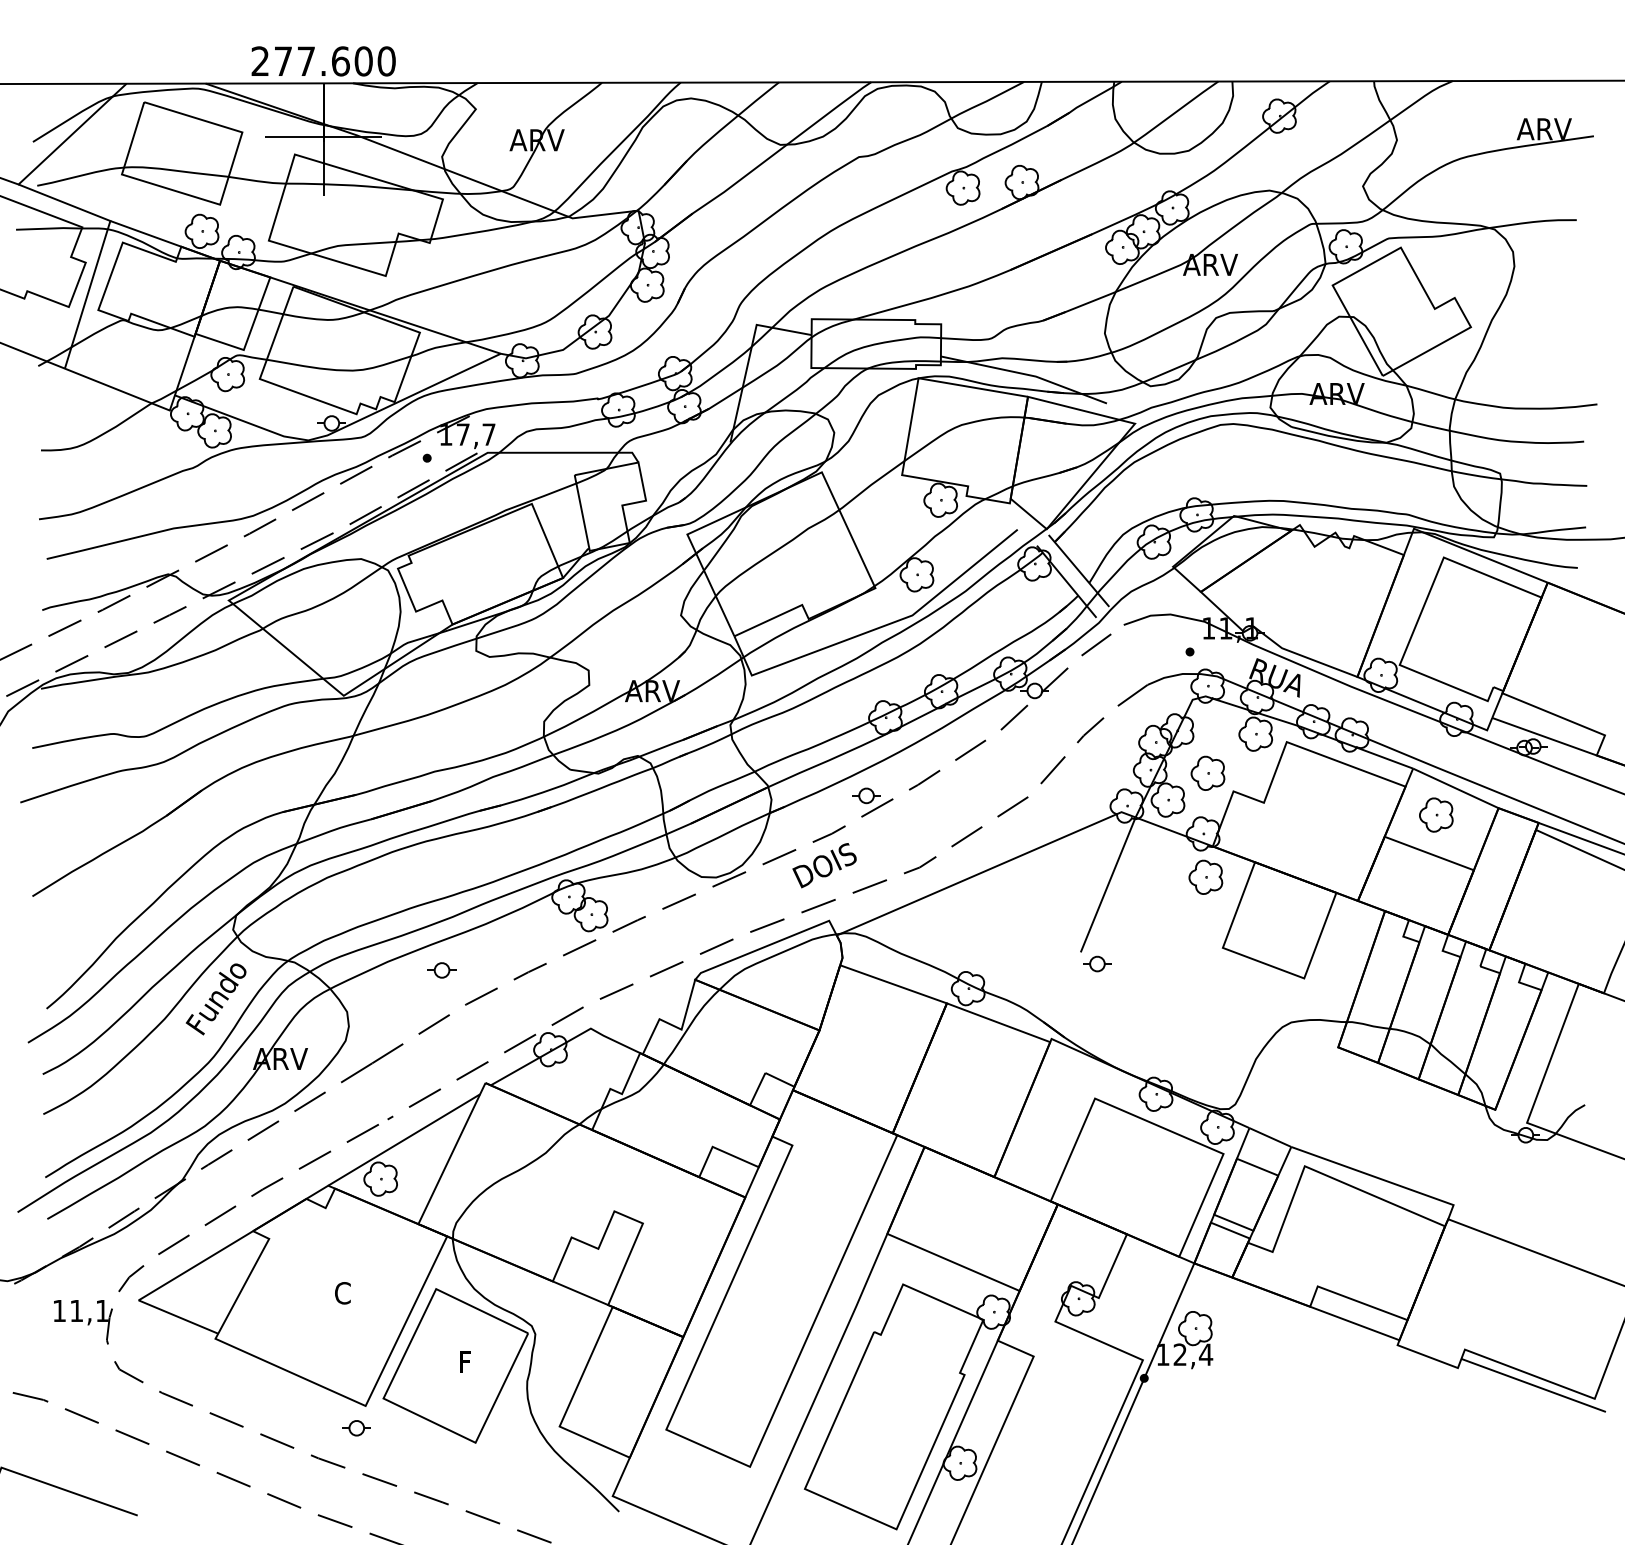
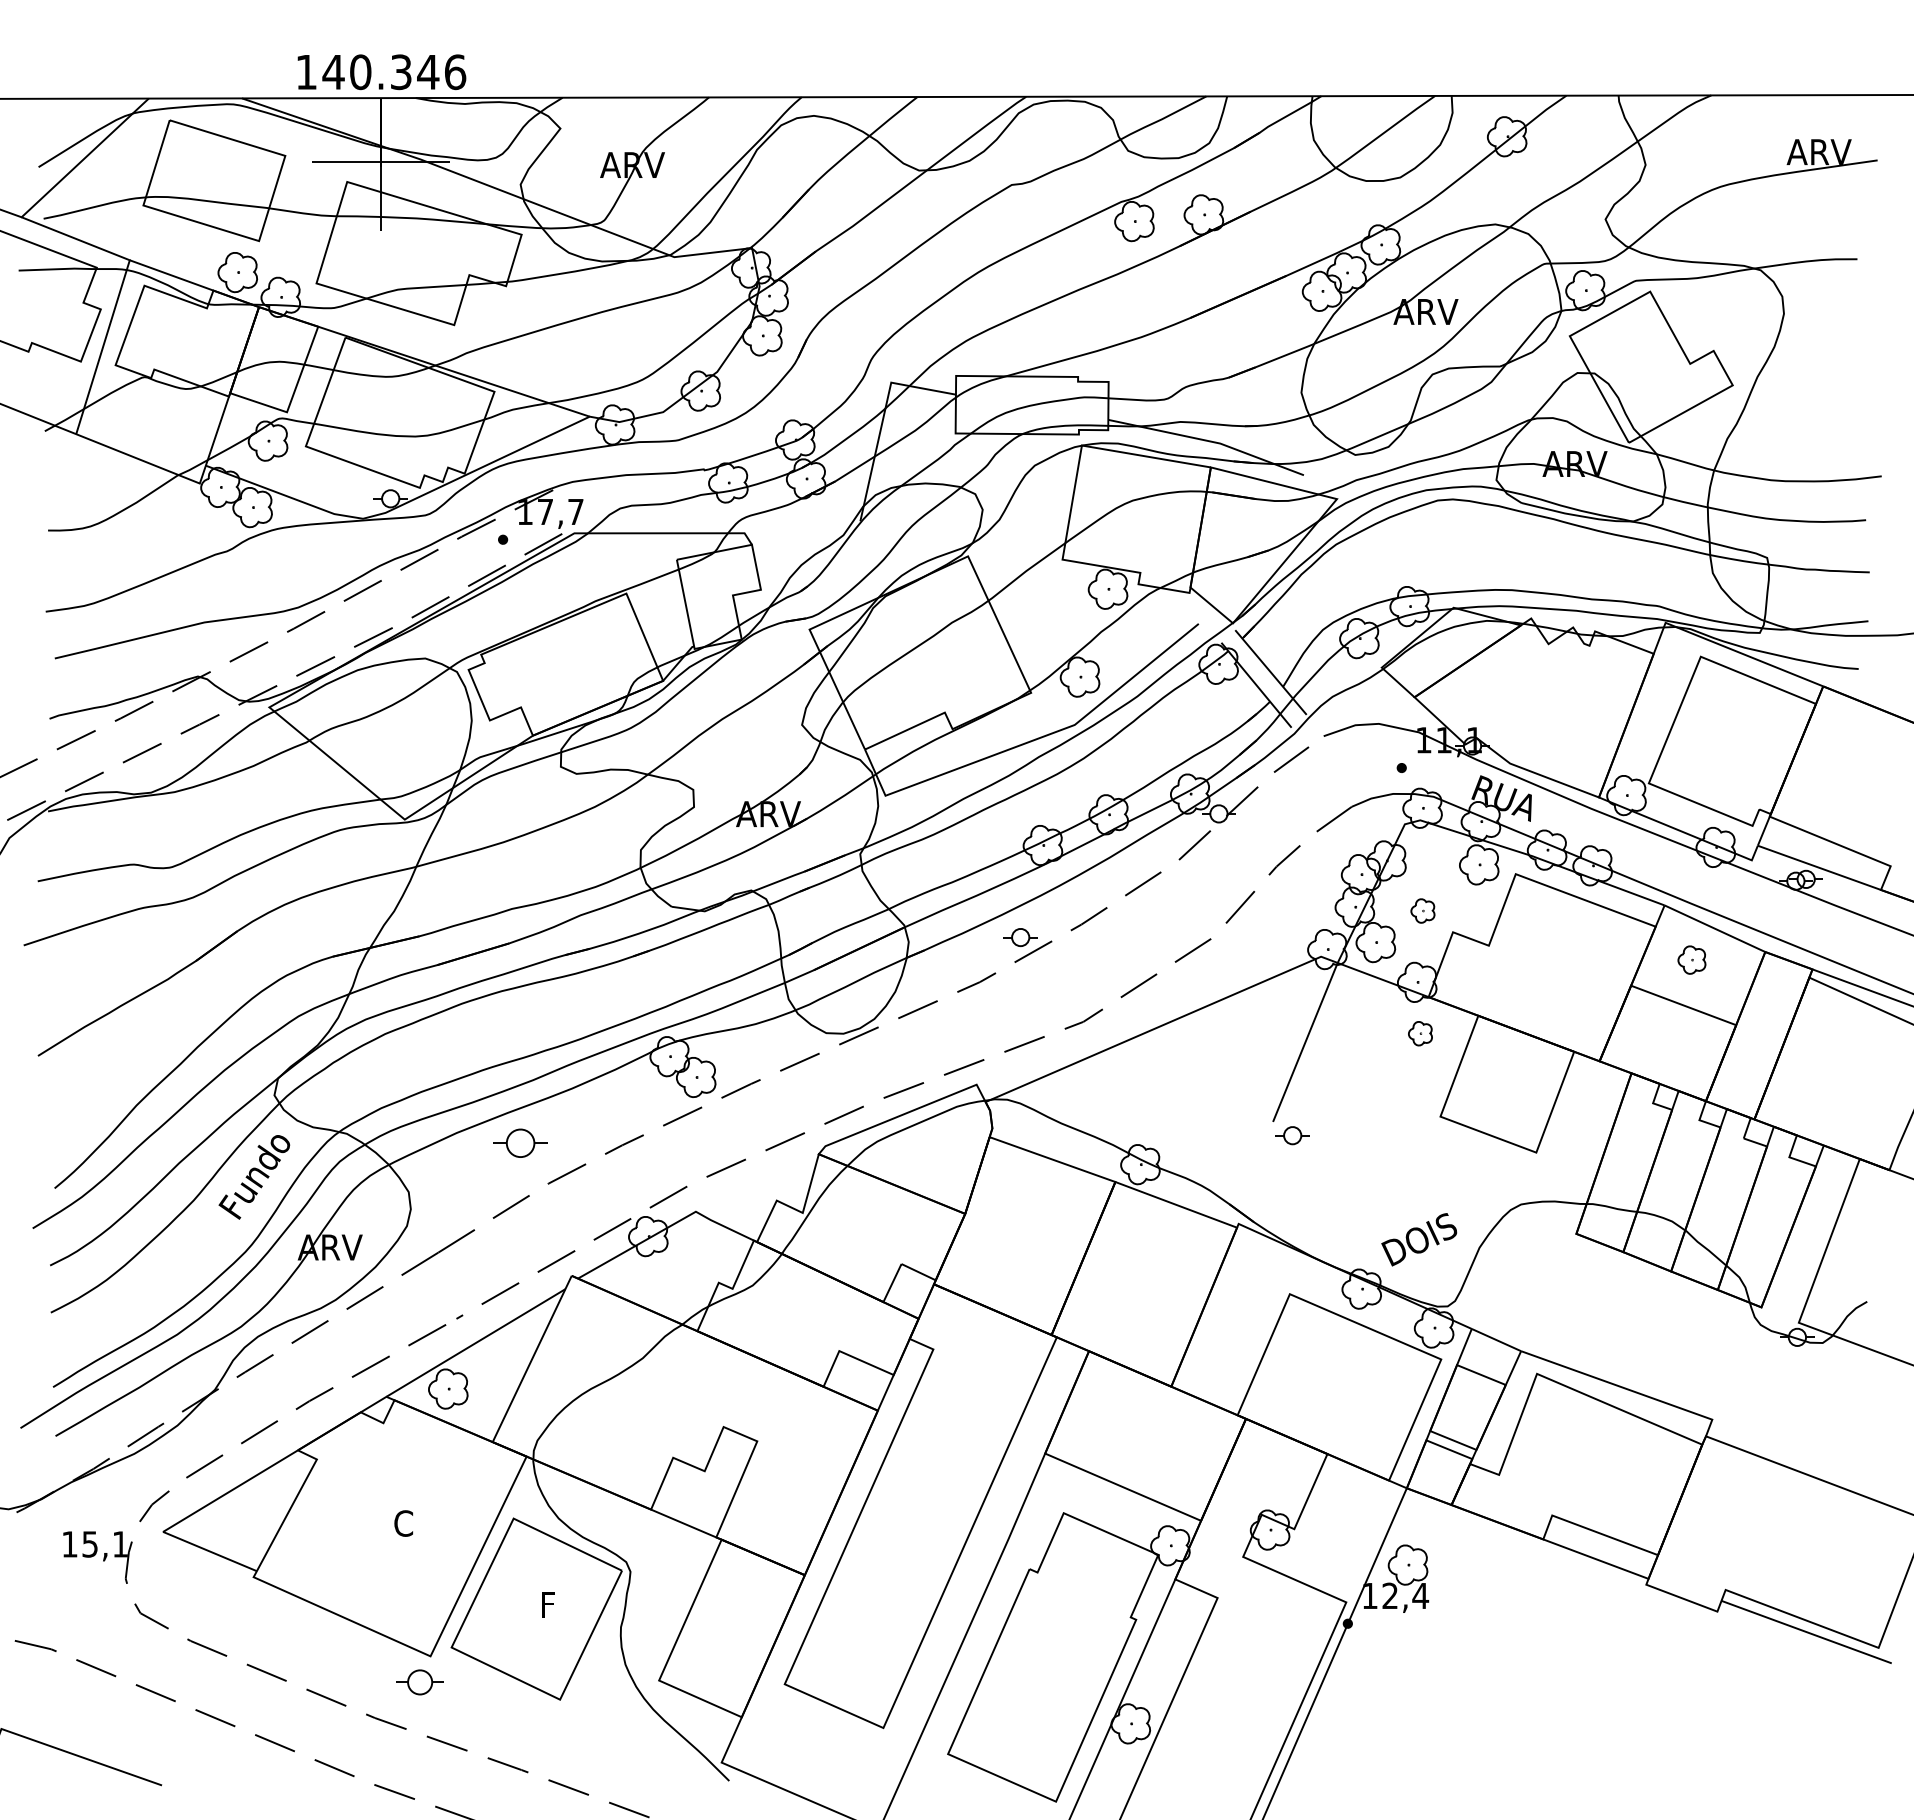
text: (324, 61) -> (381, 72), 277.600 -> 140.346
part: (1207, 772) -> (1422, 910), size x0.6
part: (1435, 814) -> (1691, 959), size x0.7
text: (824, 865) -> (1419, 1239), moved
part: (1205, 877) -> (1420, 1033), size x0.6
part: (441, 969) -> (520, 1142), size x1.6
text: (76, 1311) -> (89, 1544), 11,1 -> 15,1
part: (356, 1428) -> (419, 1682), size x1.4

